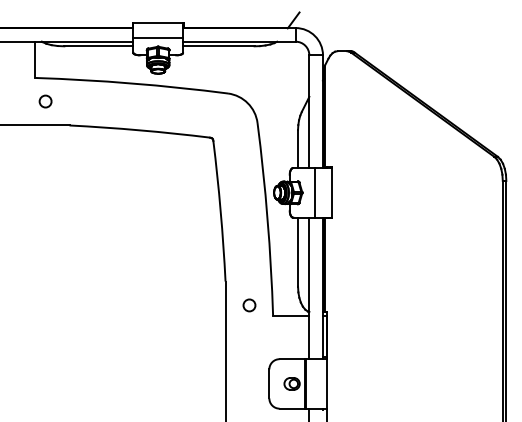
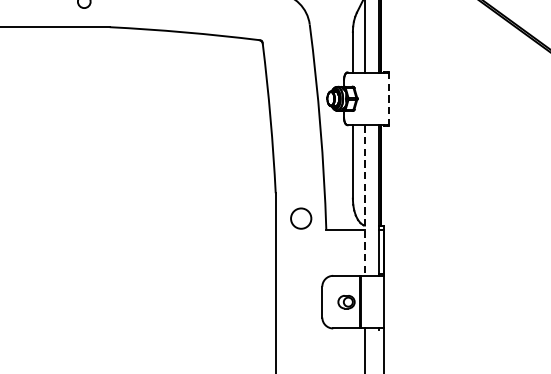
line: (315, 192) -> (371, 98), removed
line: (332, 192) -> (389, 98), solid -> dashed
line: (309, 288) -> (365, 200), solid -> dashed
circle: (249, 305) -> (301, 218), size x1.6

